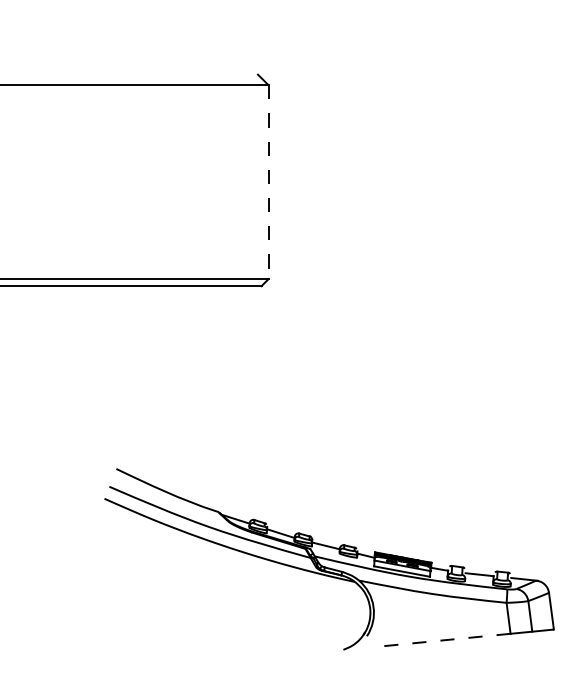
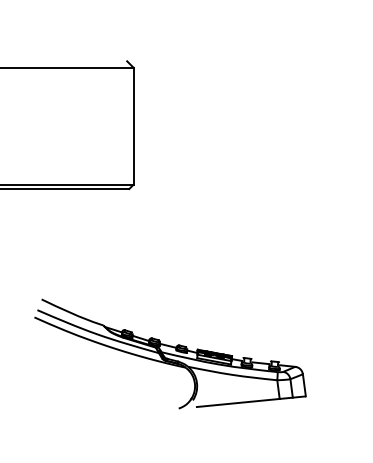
line: (268, 182) -> (133, 126), dashed -> solid
line: (442, 639) -> (238, 402), dashed -> solid

